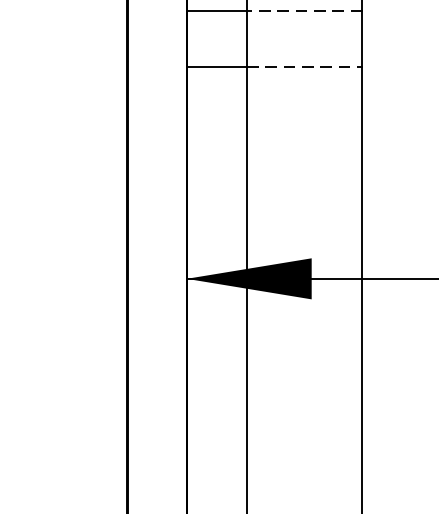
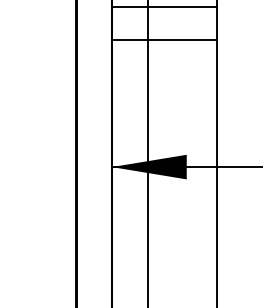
line: (304, 10) -> (182, 6), dashed -> solid
line: (304, 67) -> (182, 40), dashed -> solid

